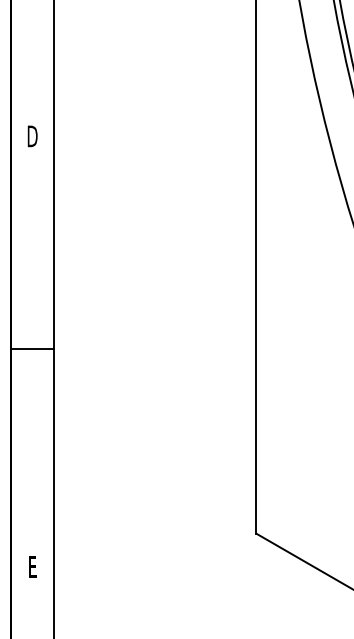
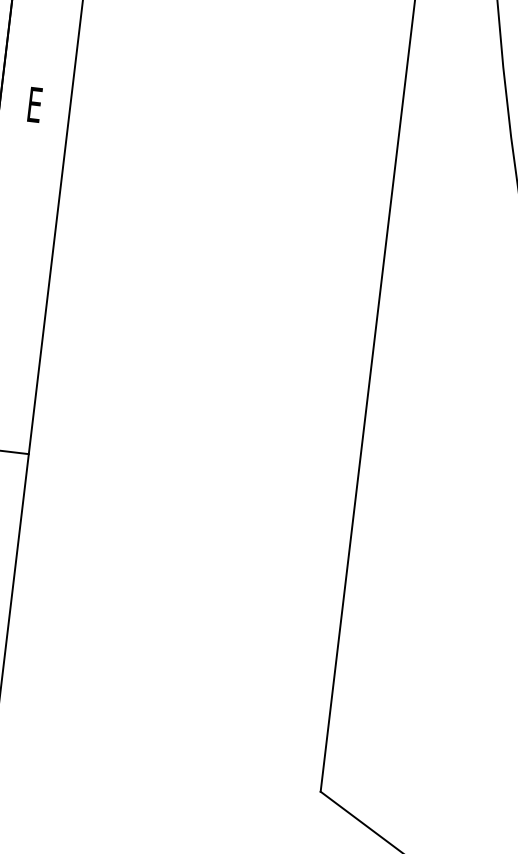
text: (32, 136) -> (34, 105), D -> E

